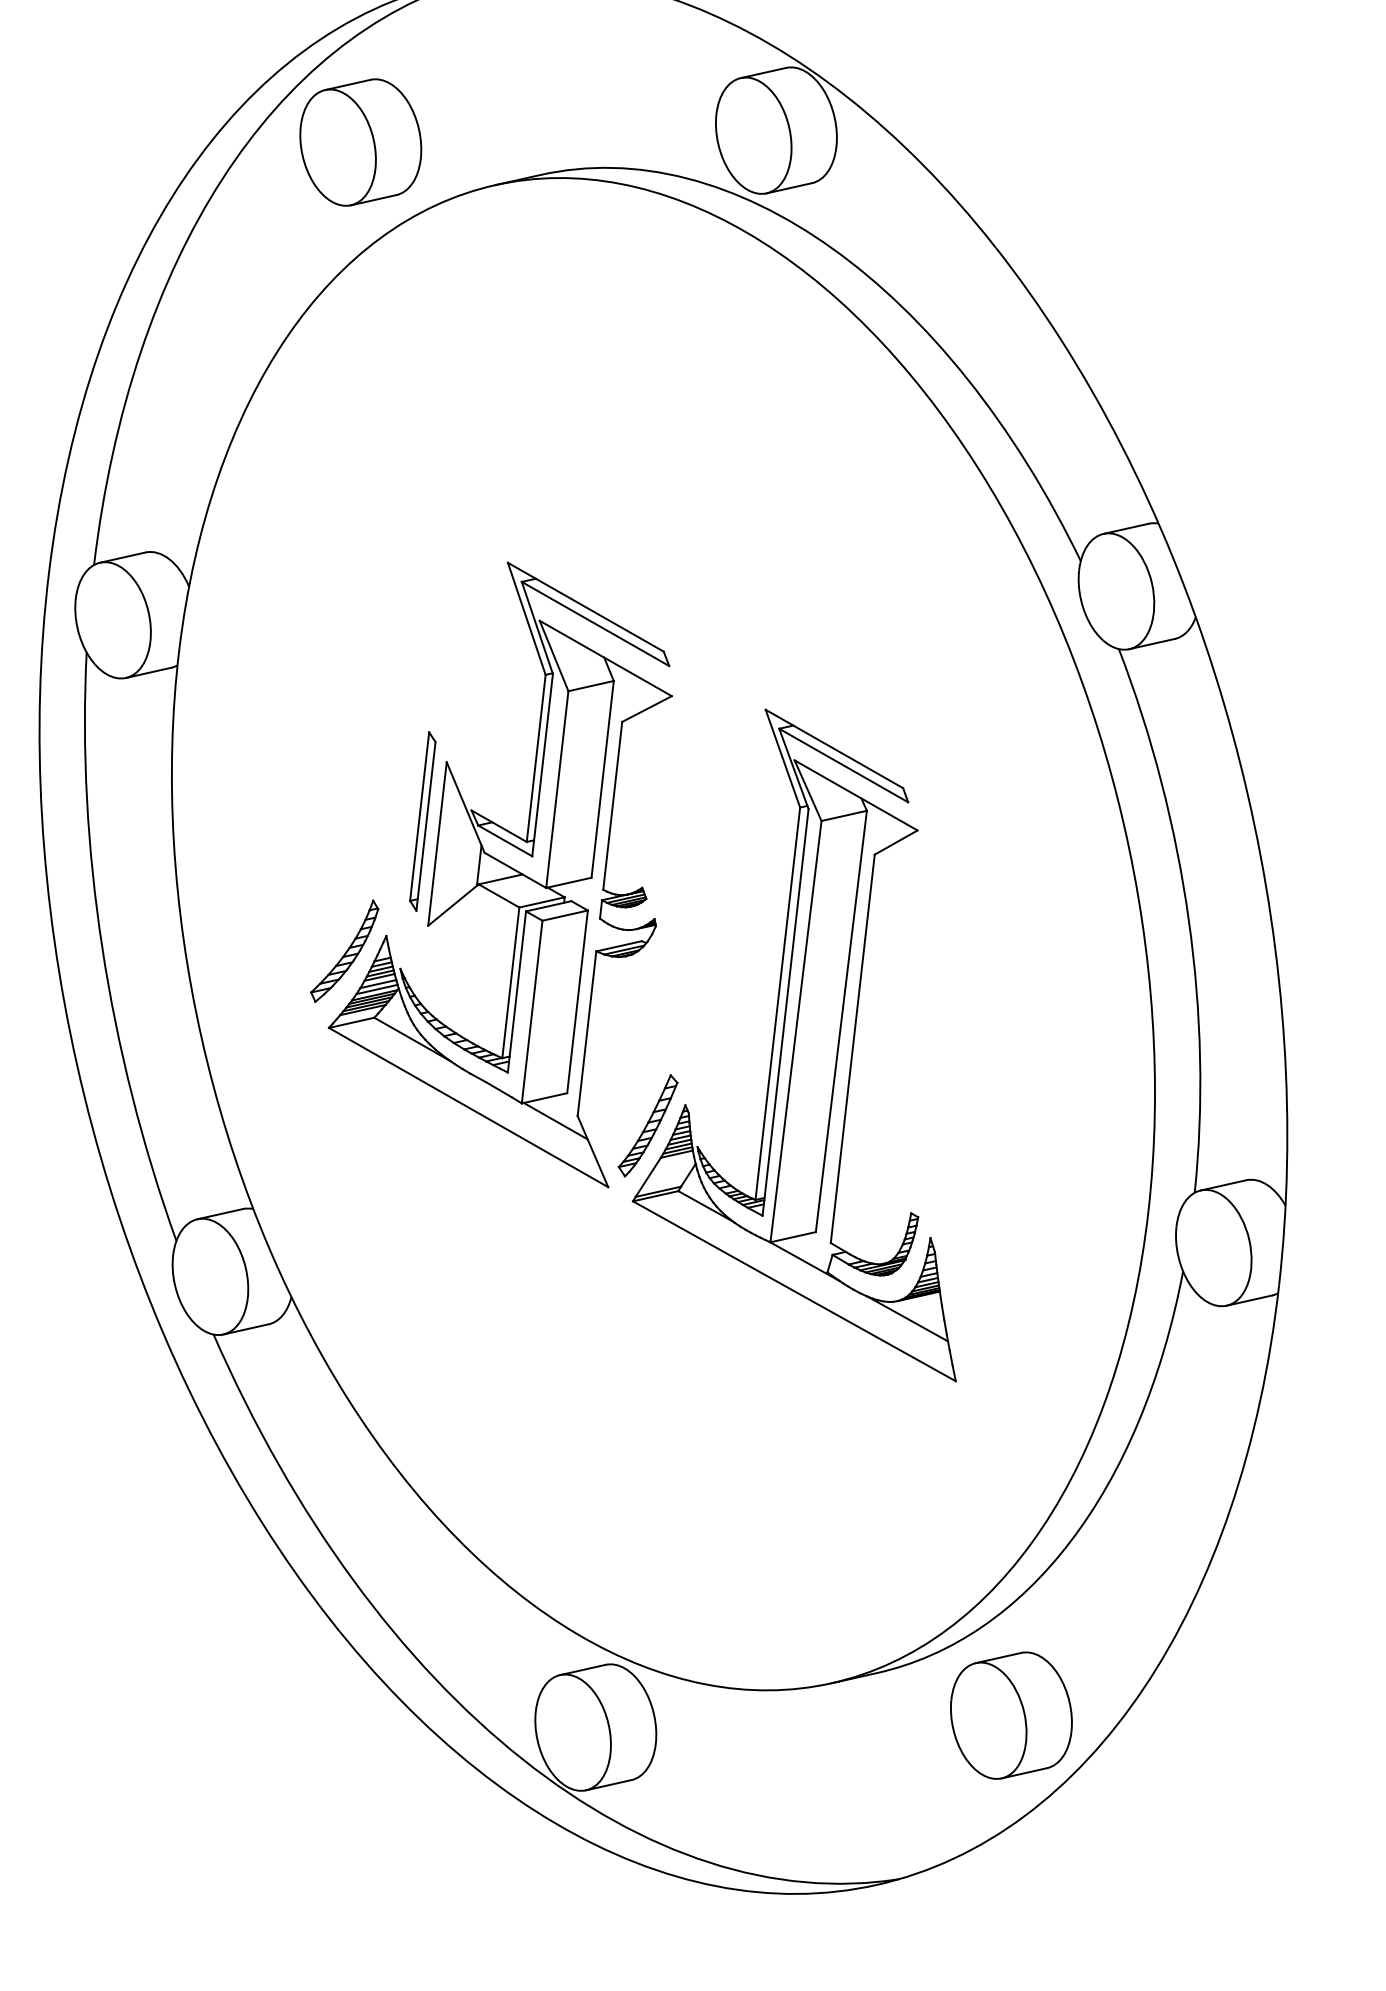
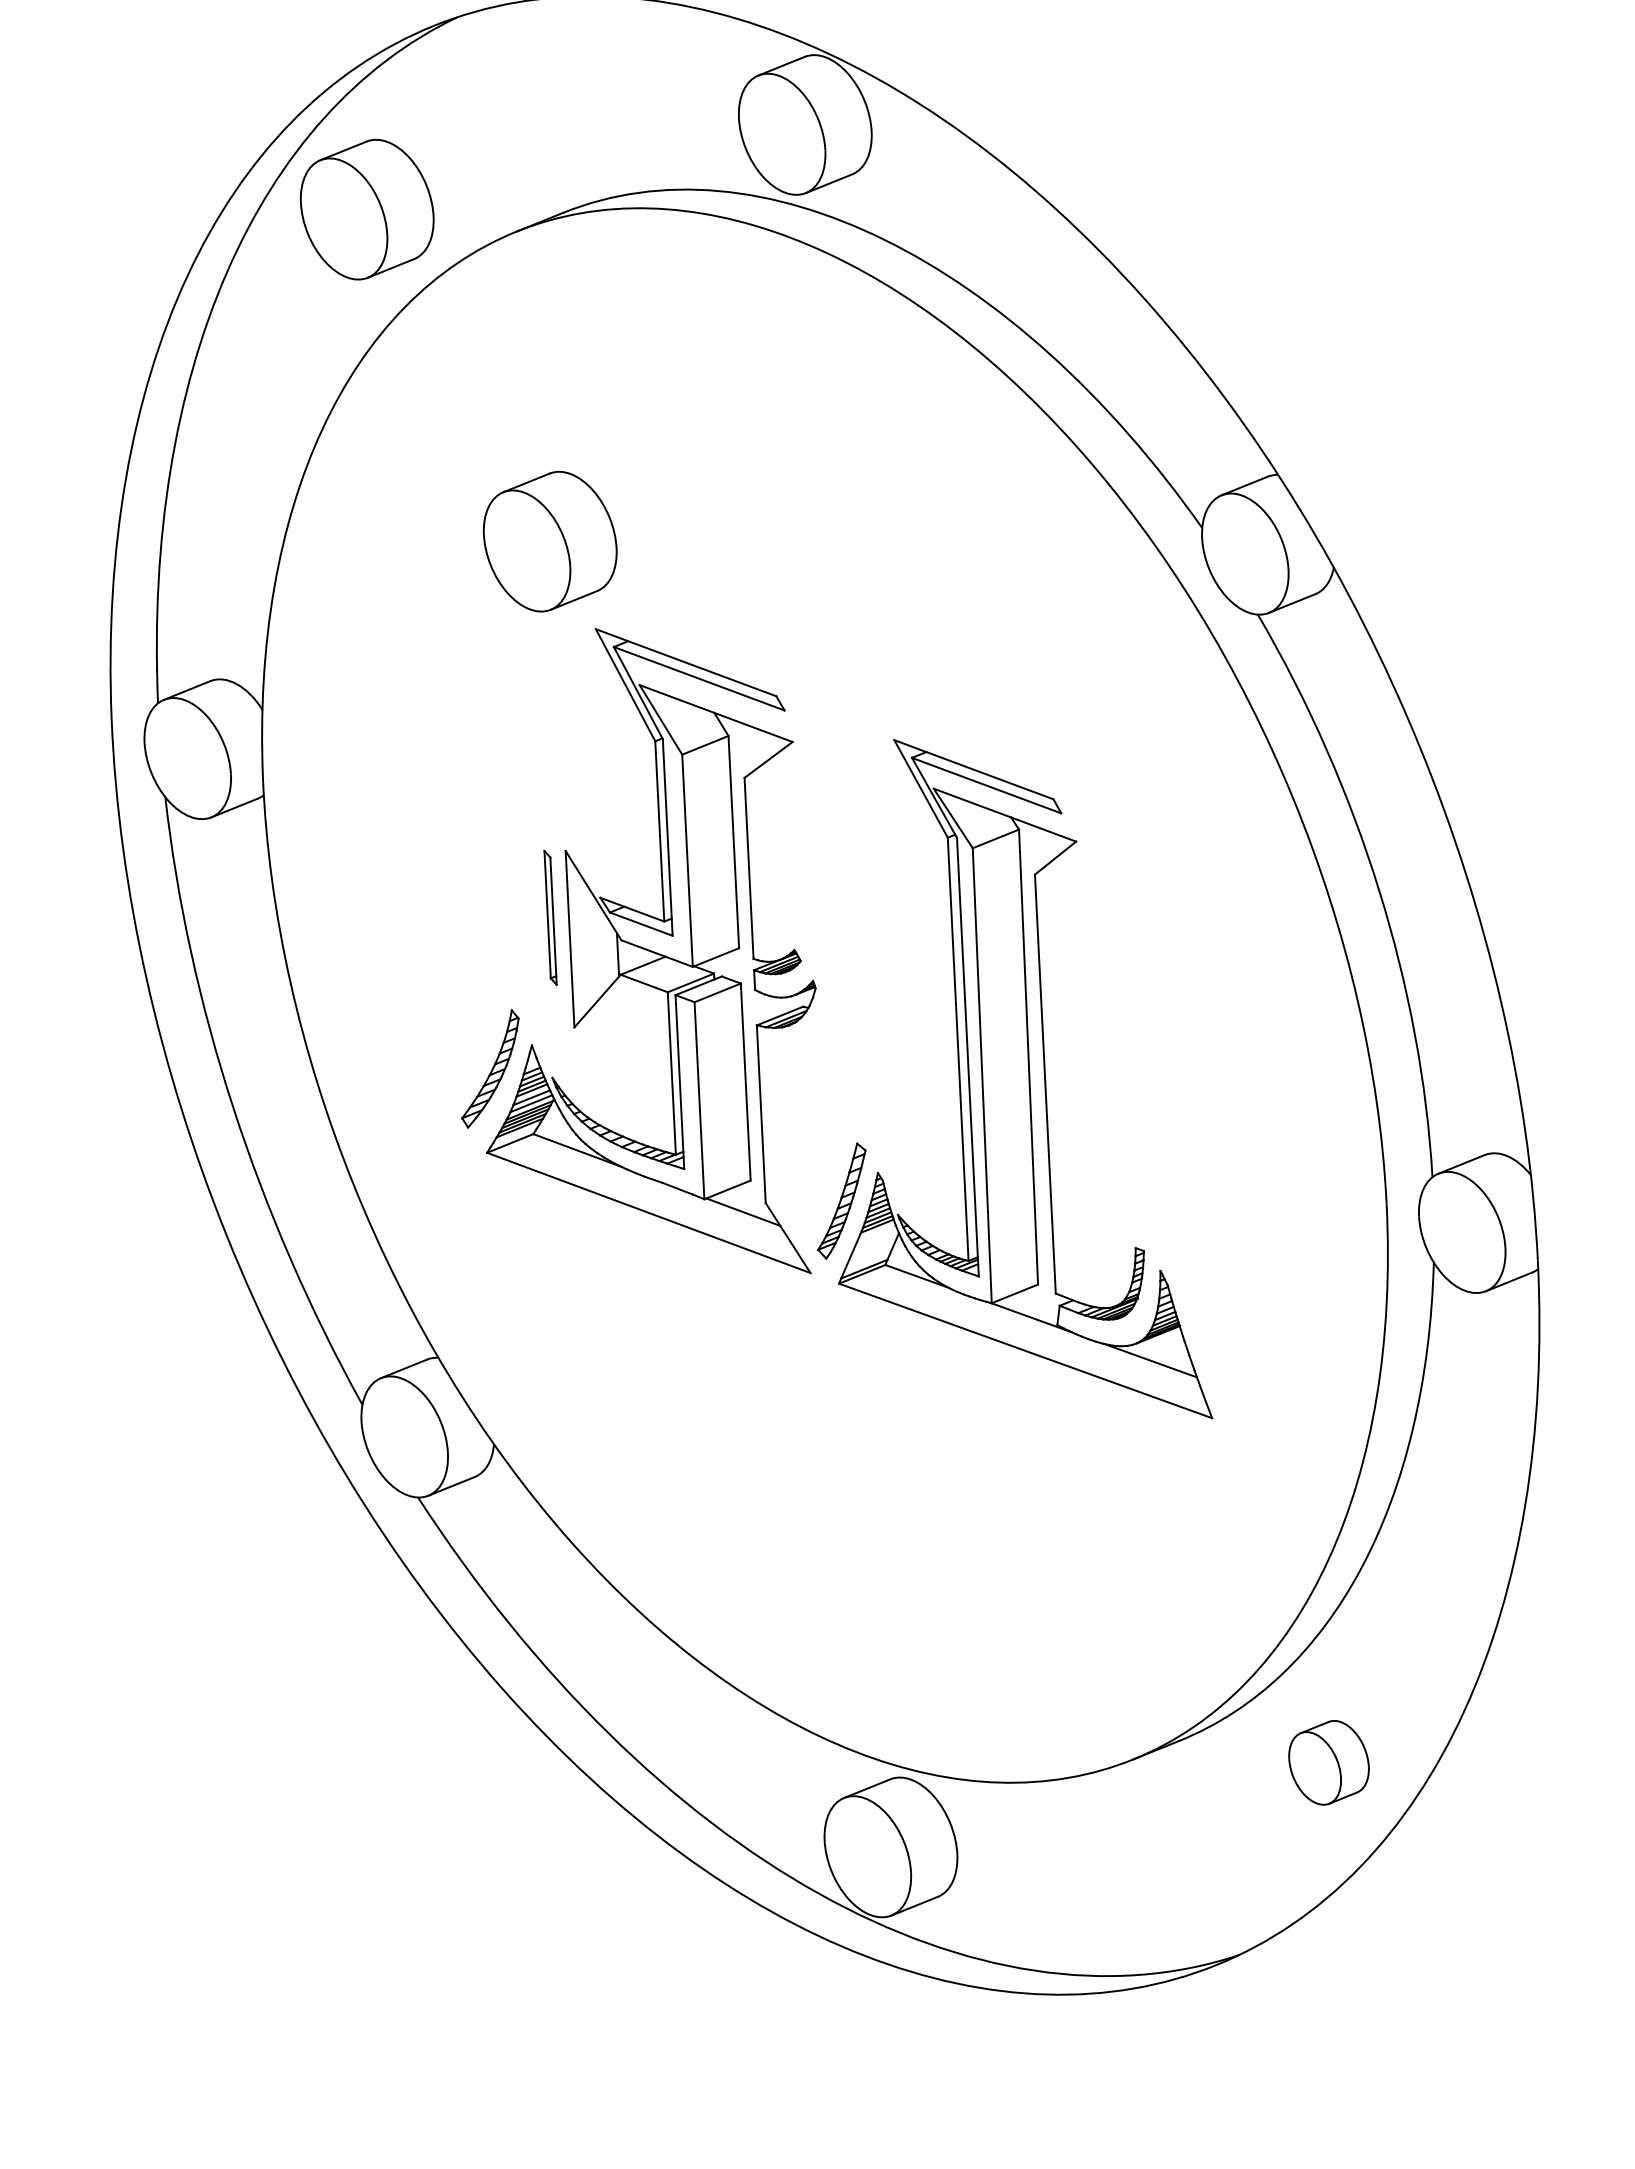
part: (478, 475) -> (549, 541), added
part: (422, 821) -> (550, 917), size x0.7
part: (1010, 1715) -> (1328, 1762), size x0.6

